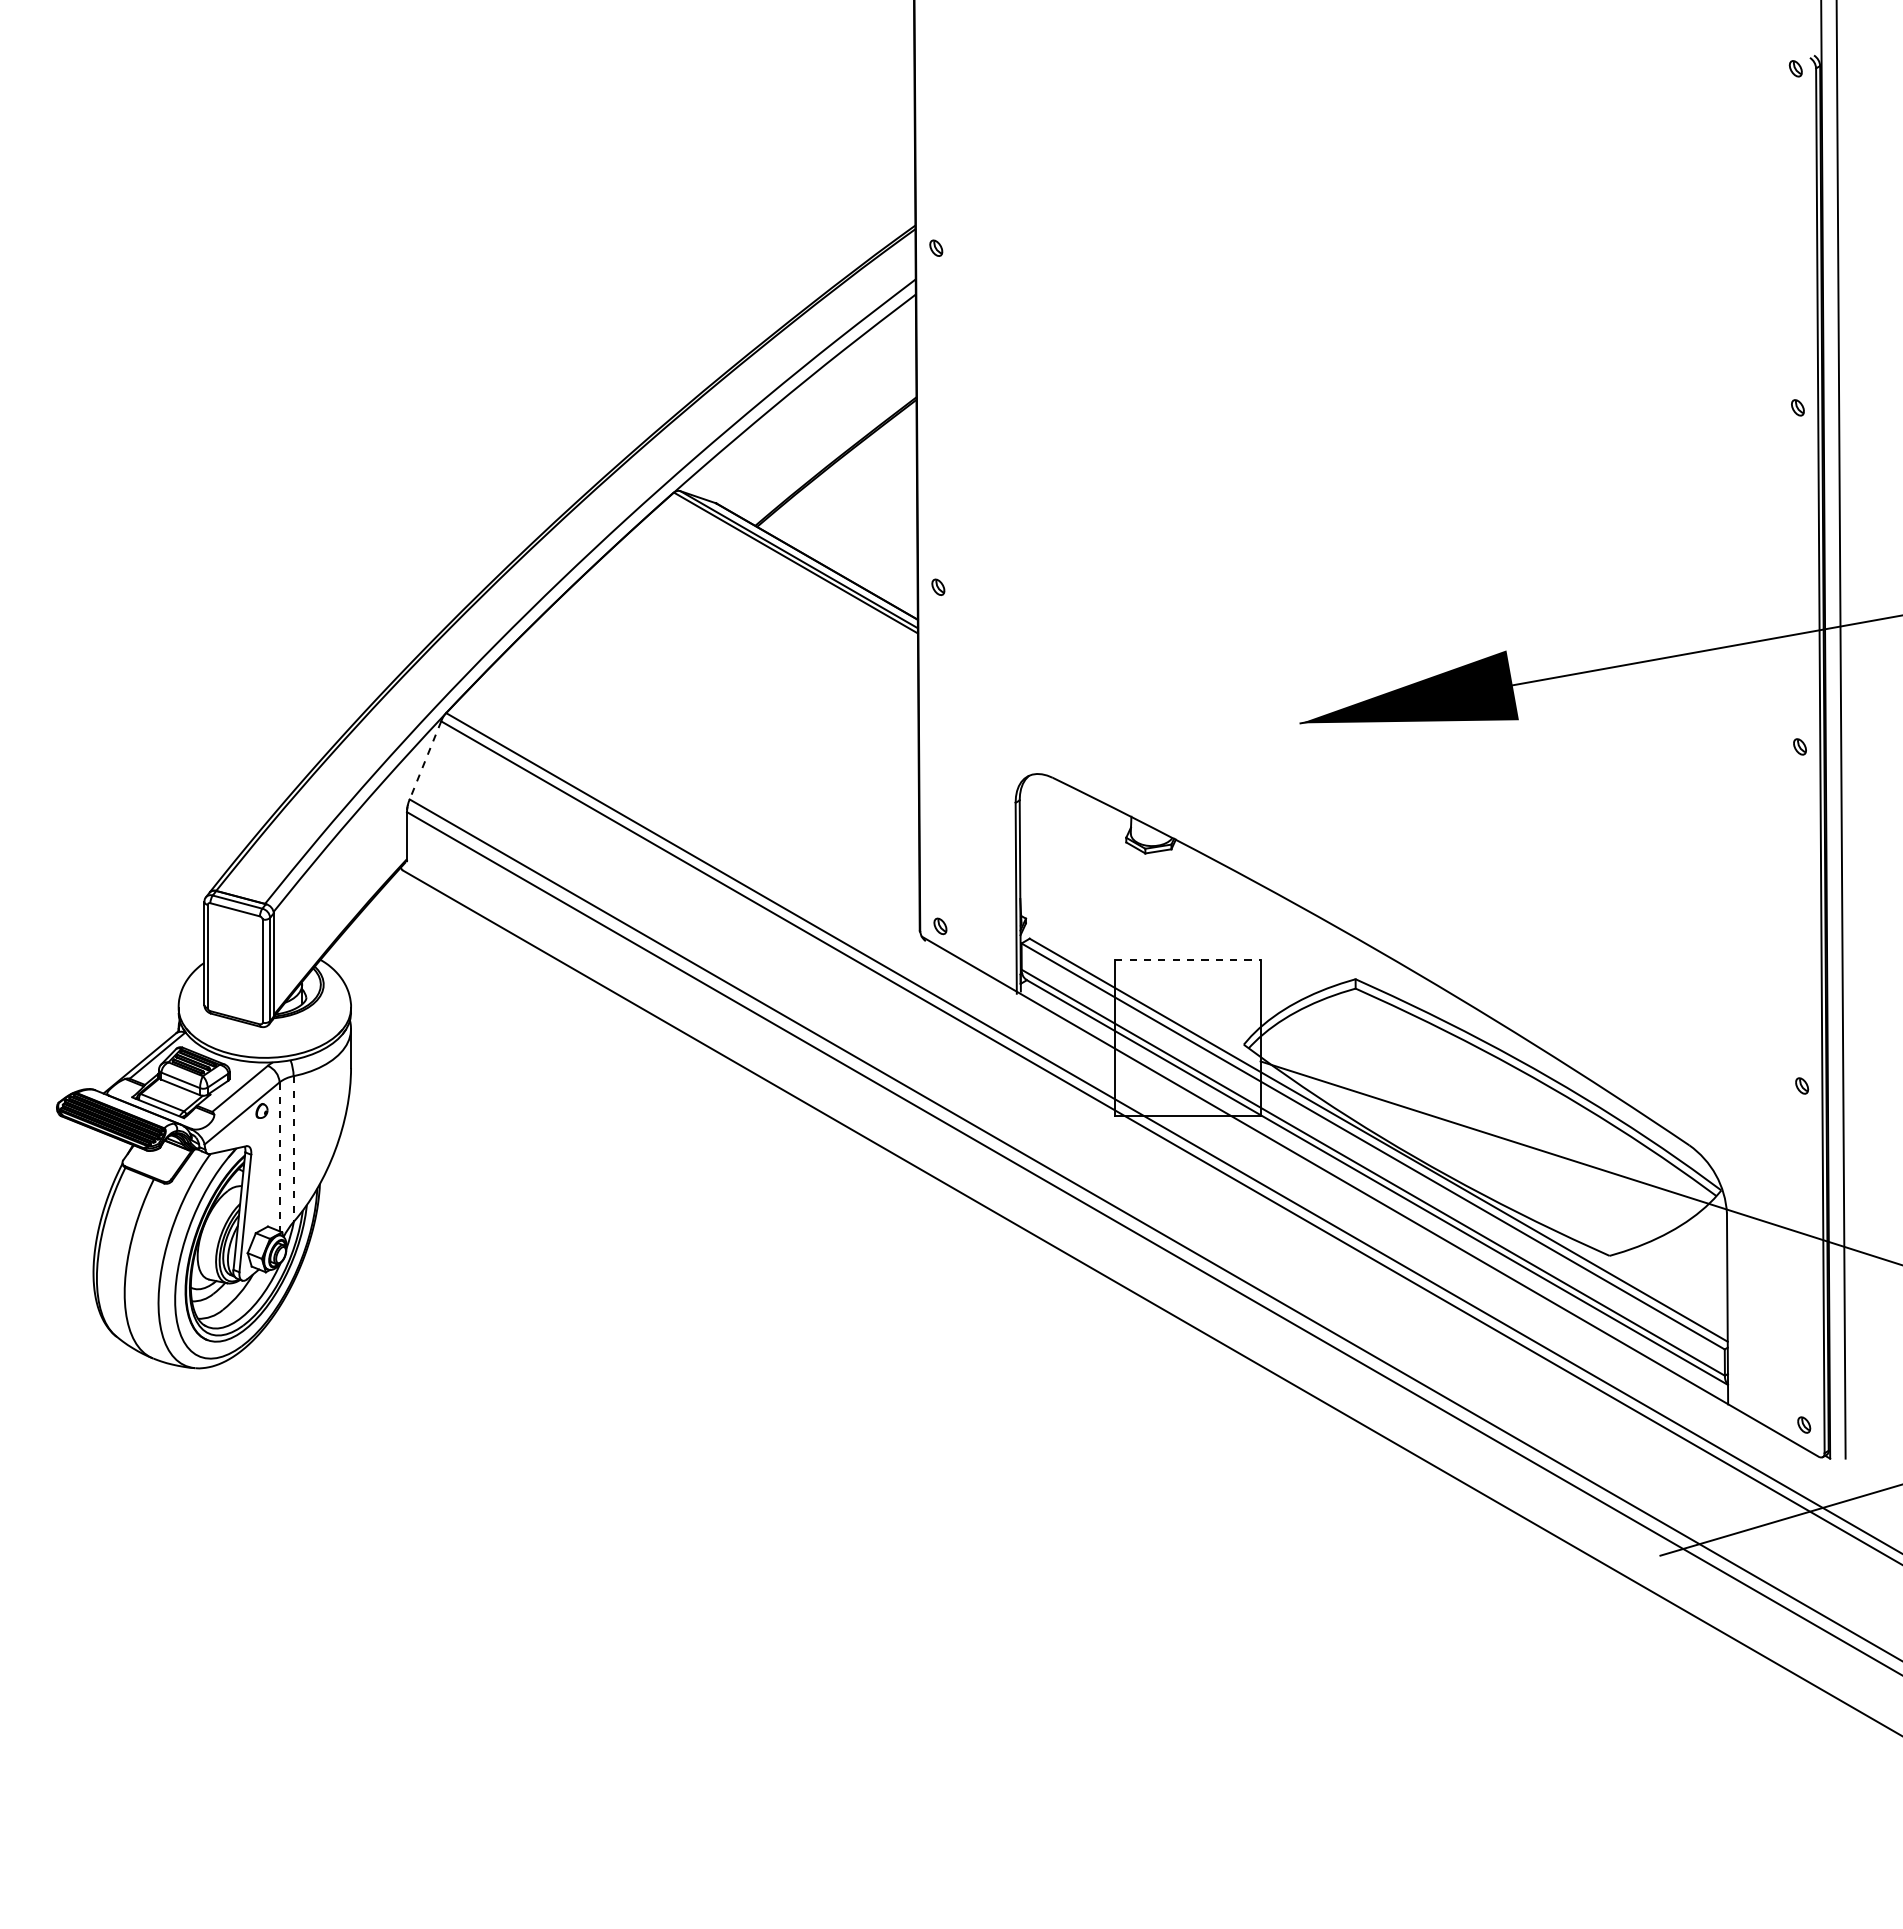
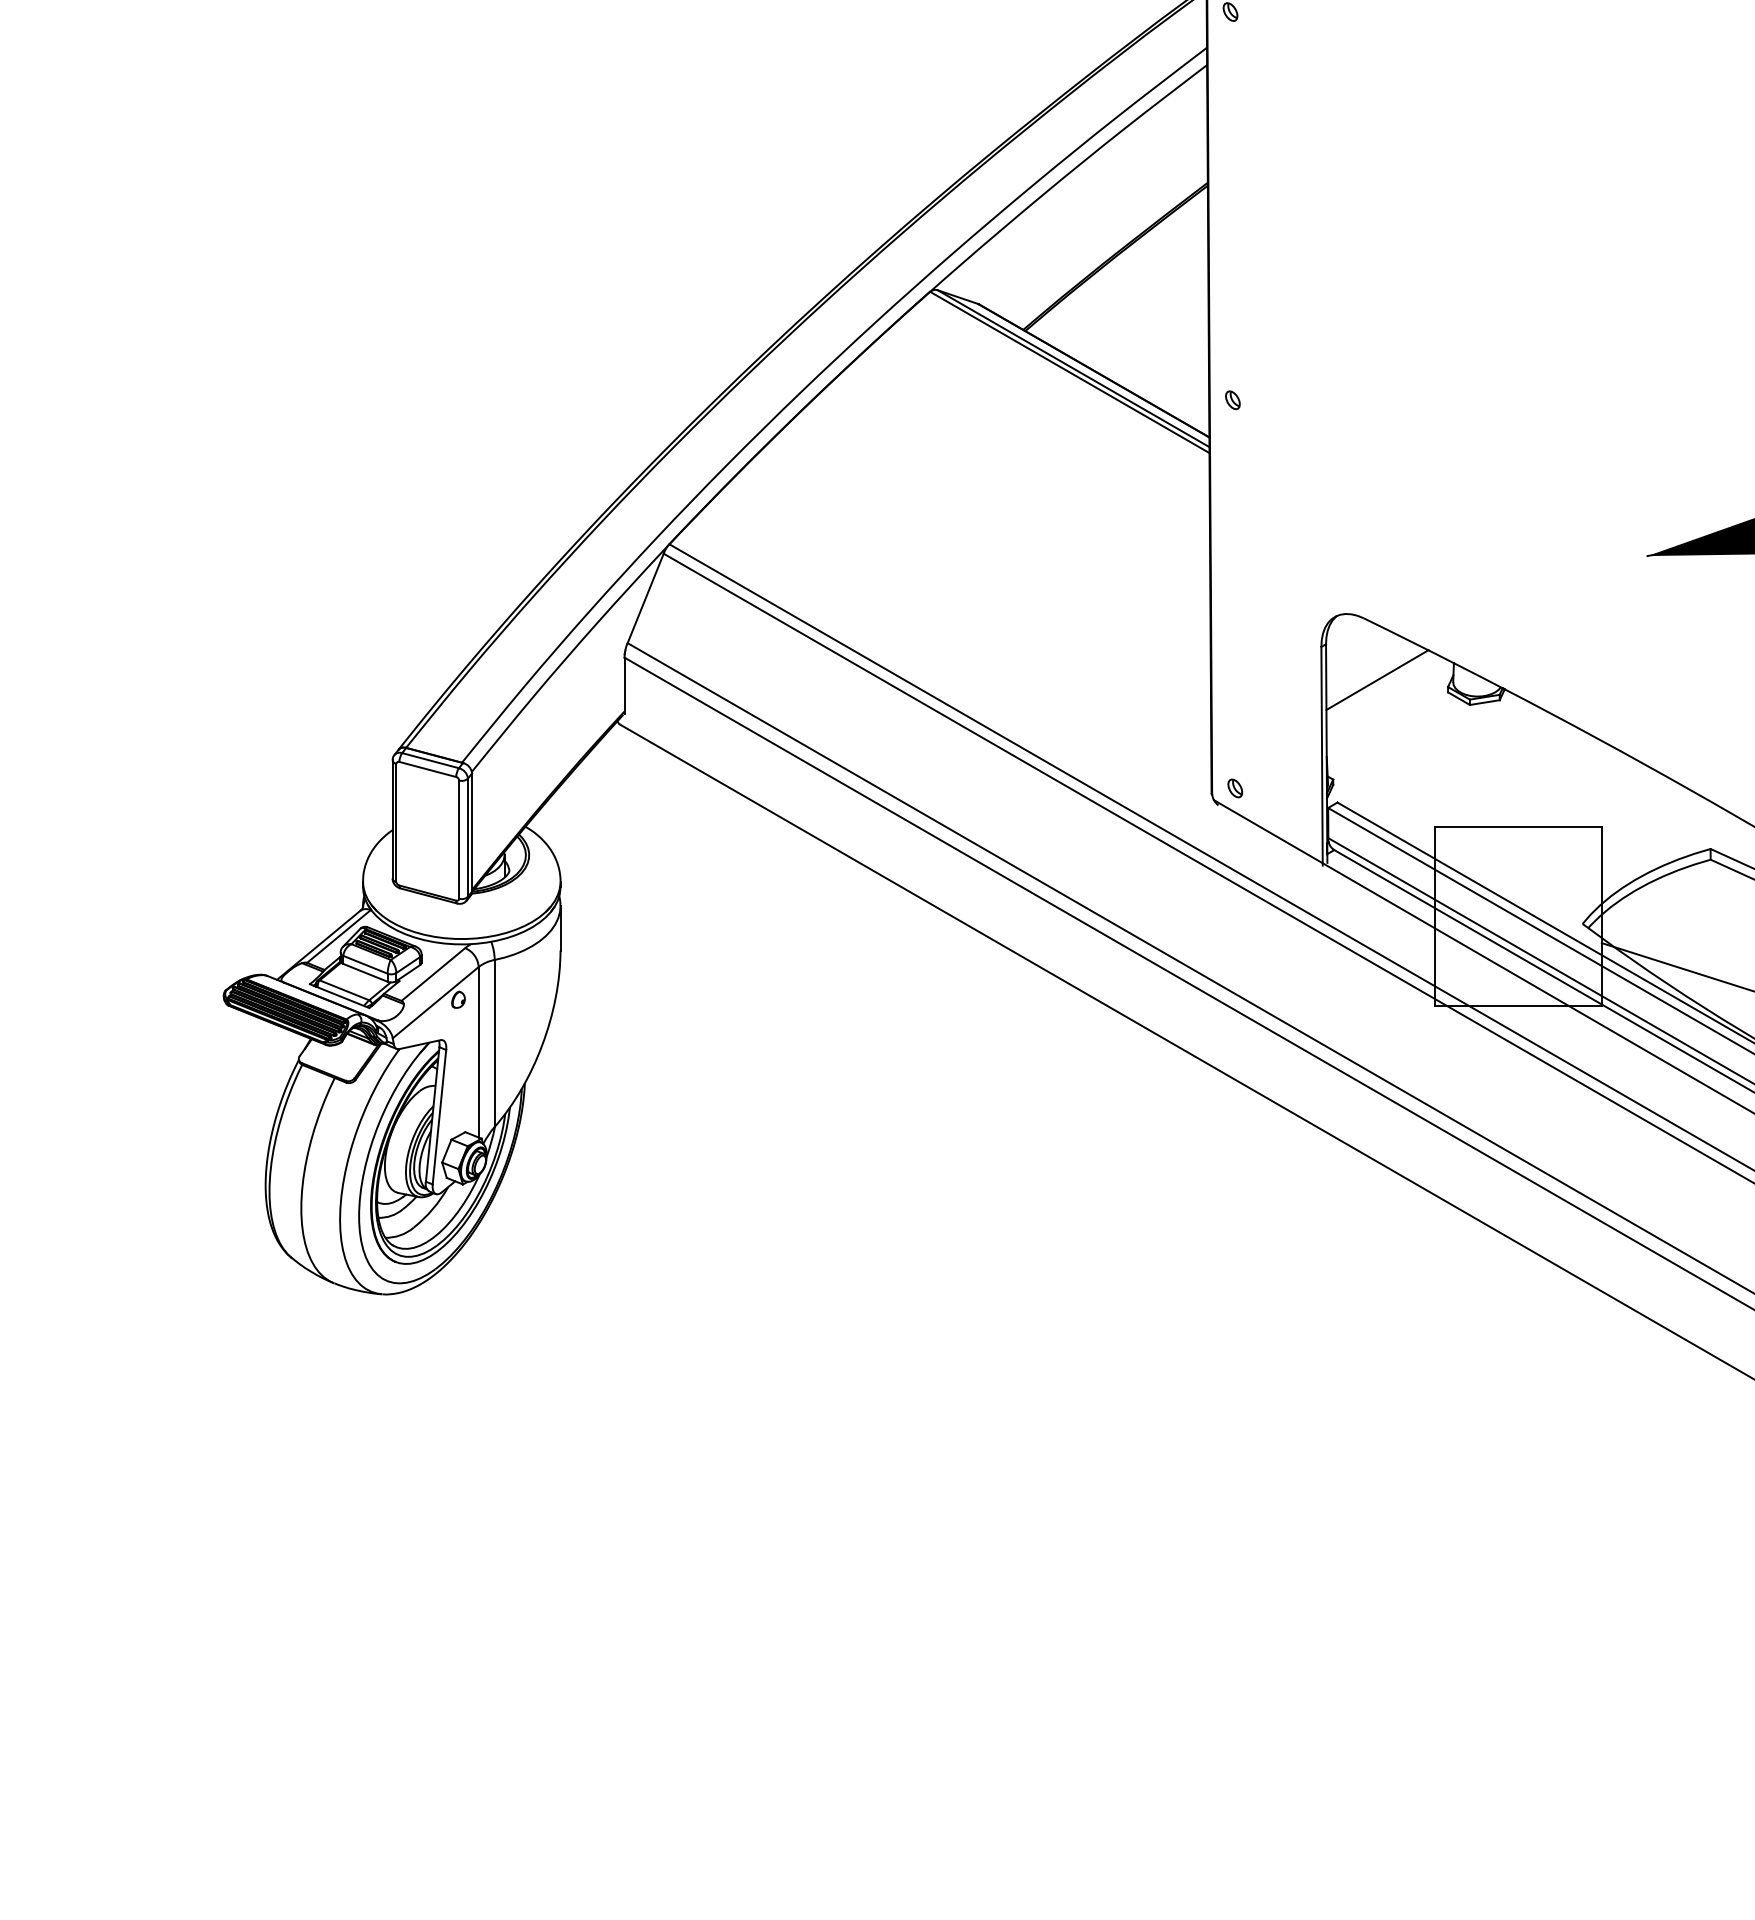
line: (425, 760) -> (645, 598), dashed -> solid
line: (1064, 831) -> (1377, 679), added
line: (1187, 960) -> (1518, 827), dashed -> solid
line: (293, 1149) -> (494, 1043), dashed -> solid
line: (279, 1157) -> (478, 1053), dashed -> solid

